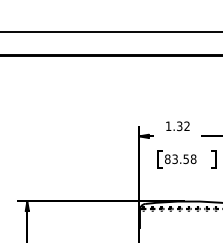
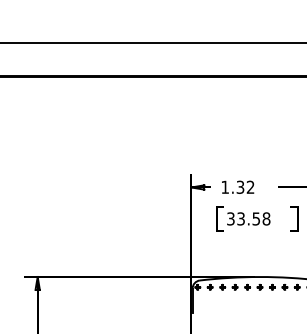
text: (177, 126) -> (237, 187), moved
text: (167, 158) -> (230, 217), 83.58 -> 33.58

